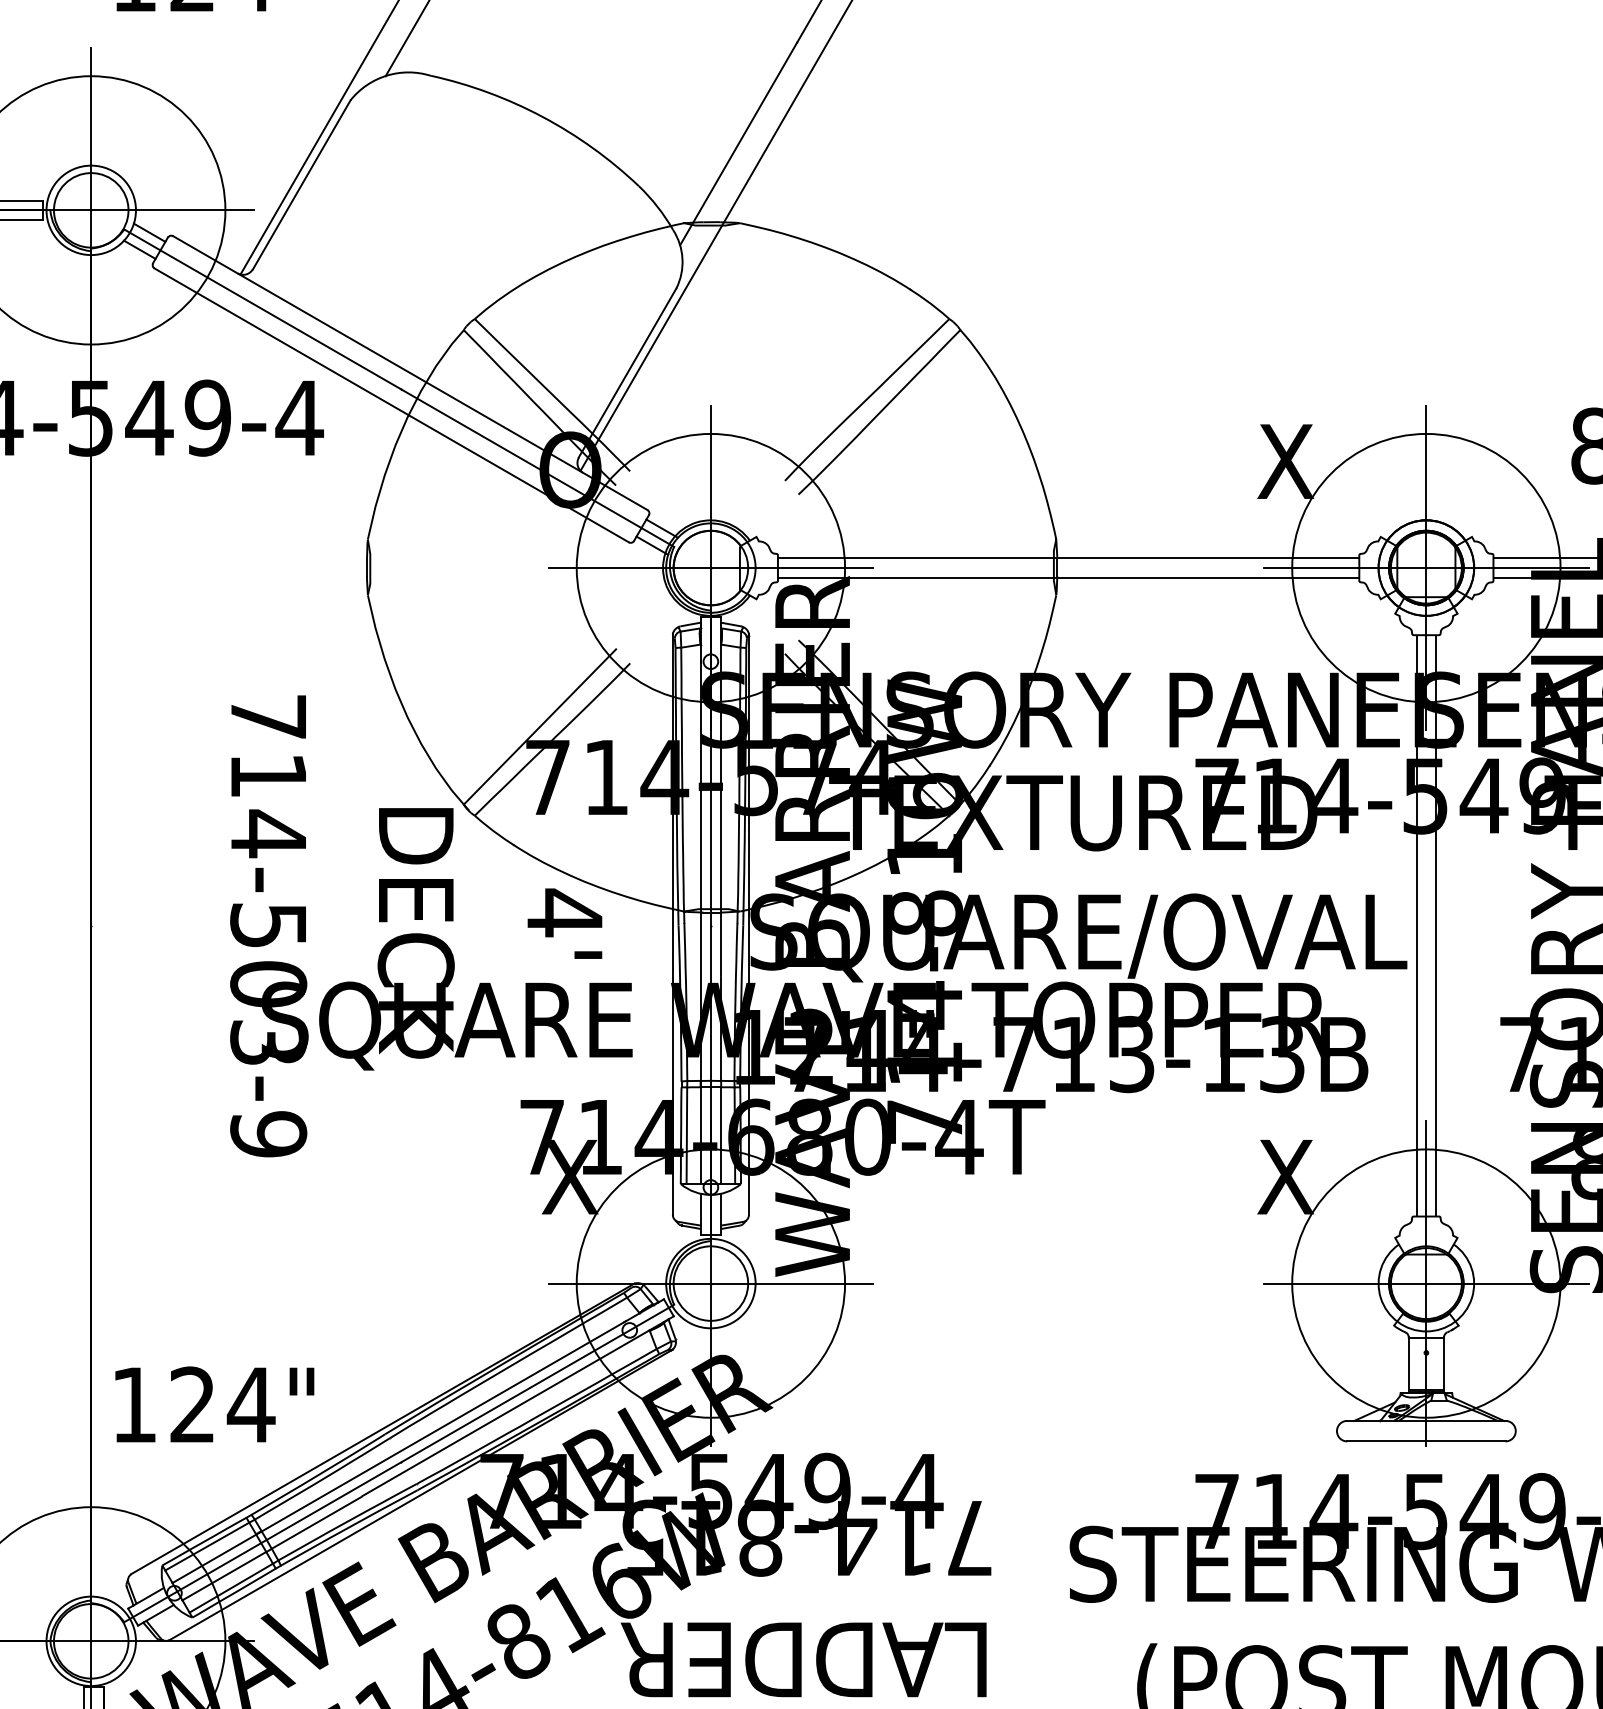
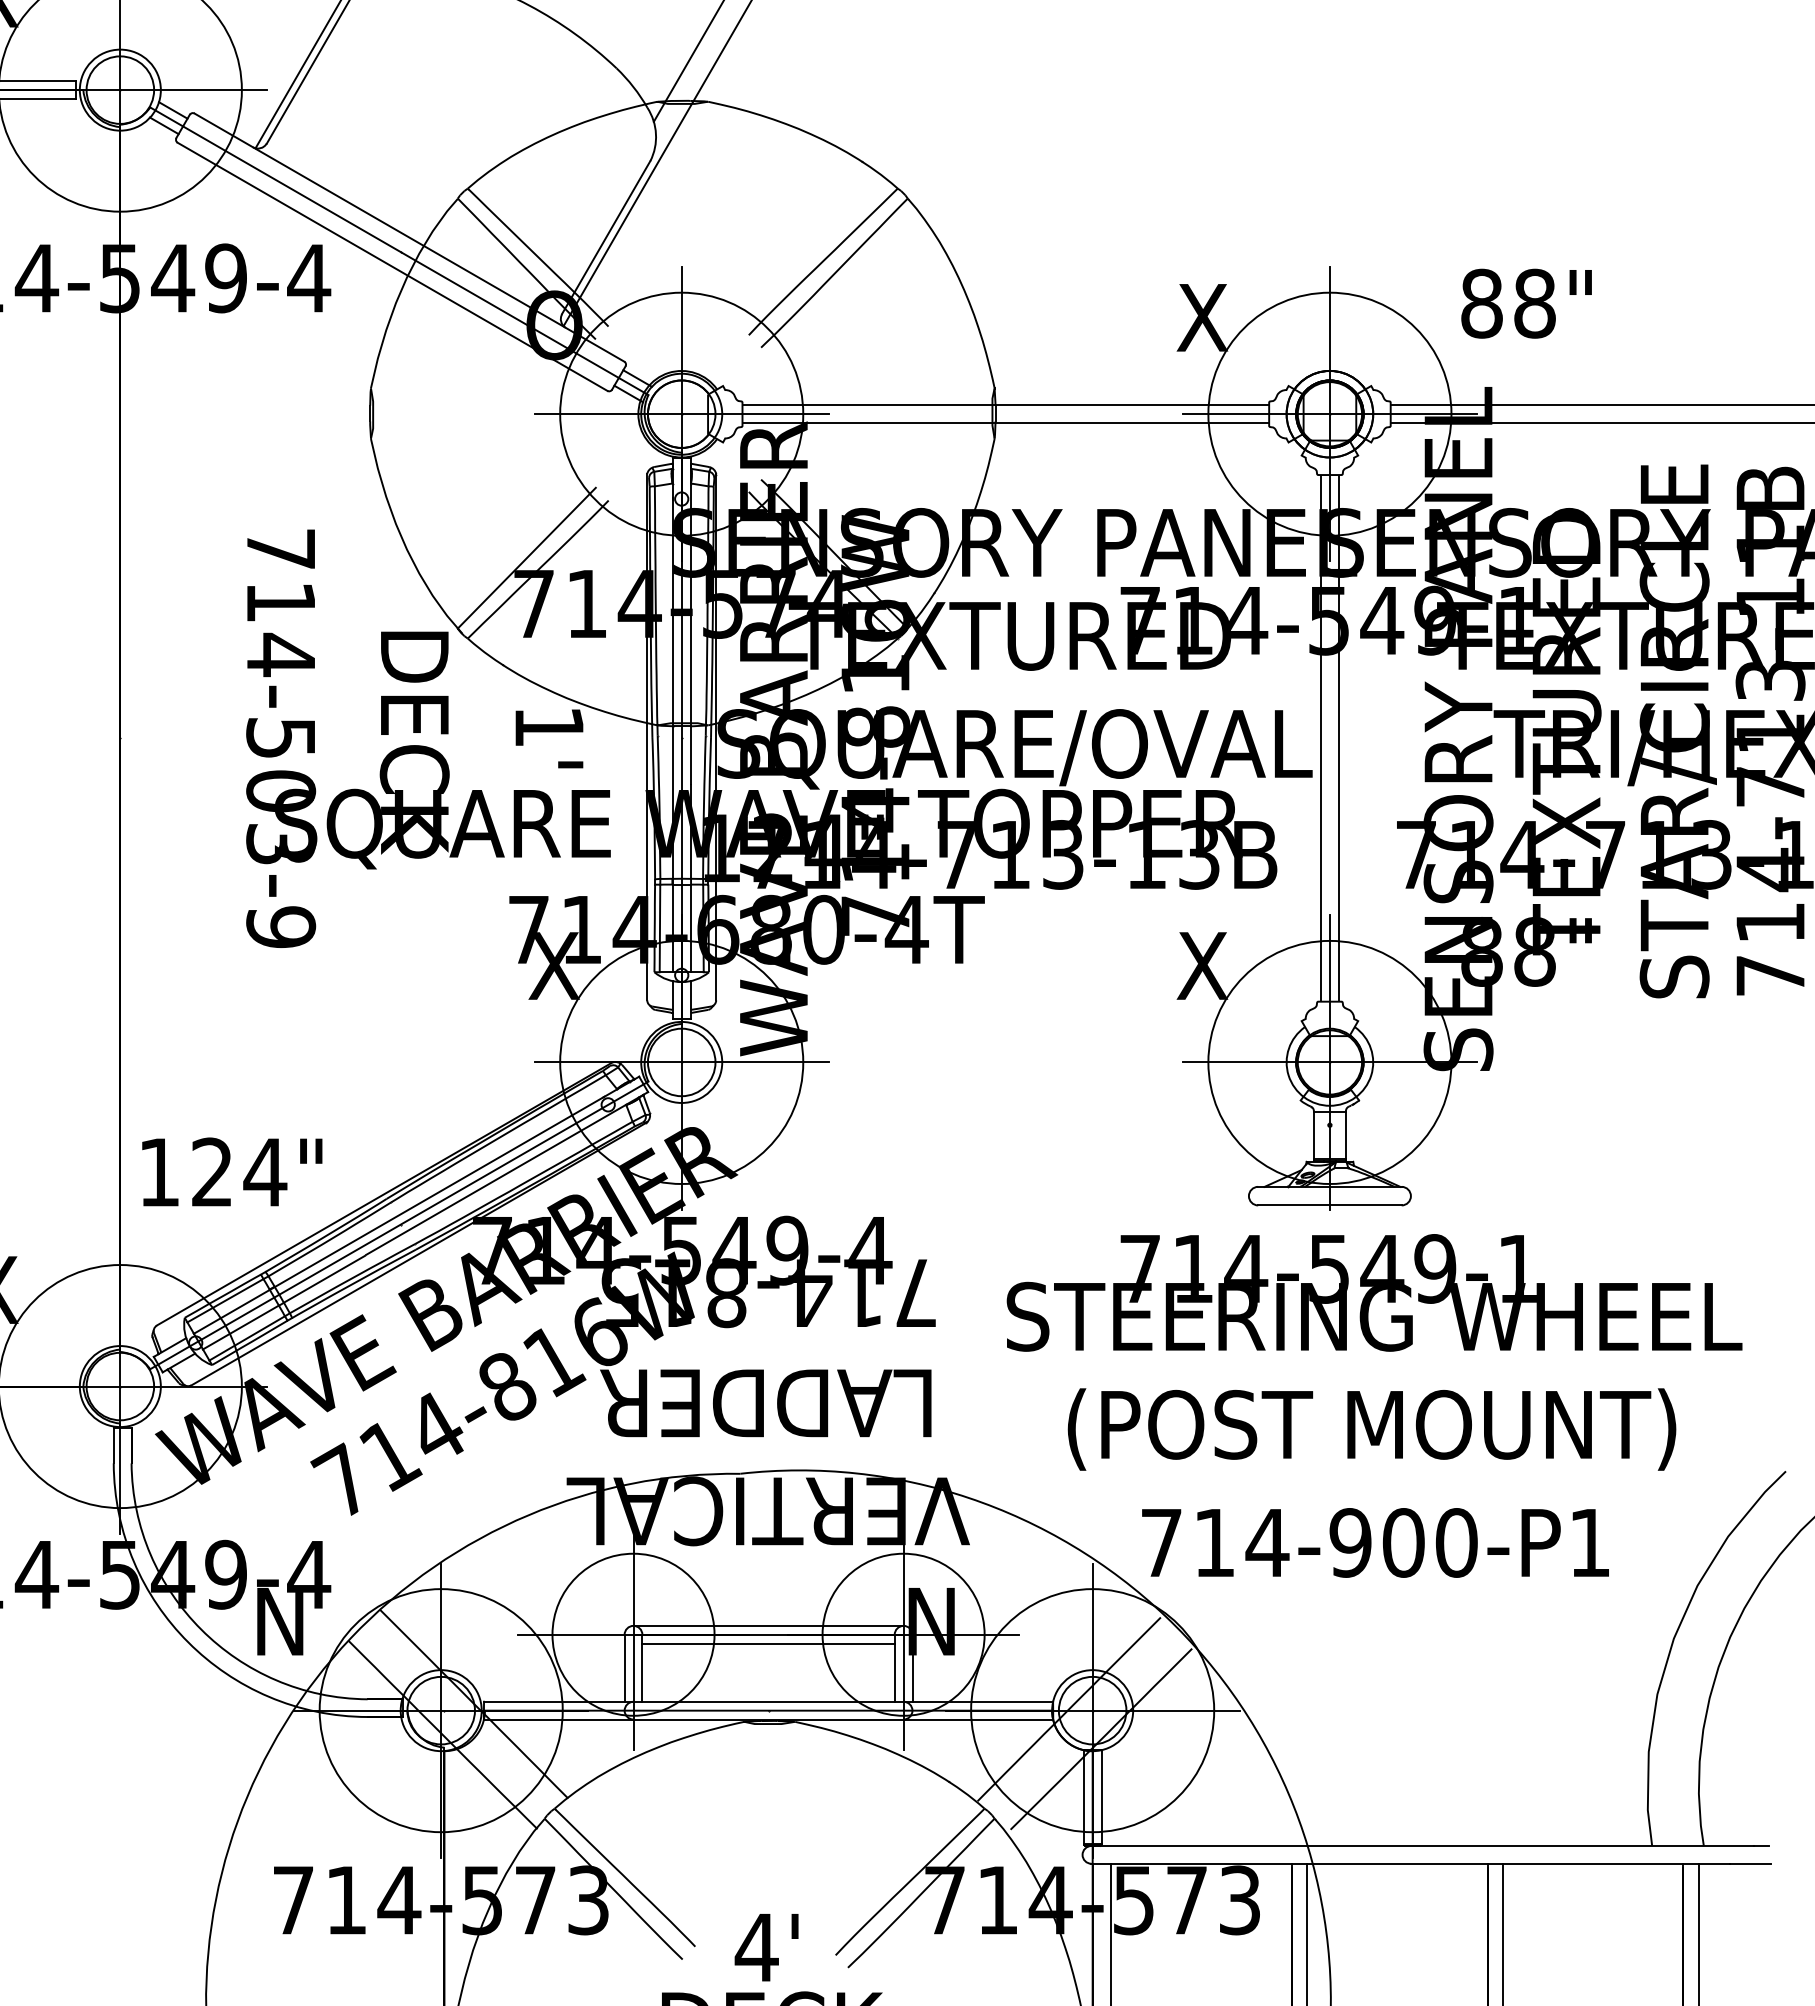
text: (564, 912) -> (549, 726), 4' -> 1'

